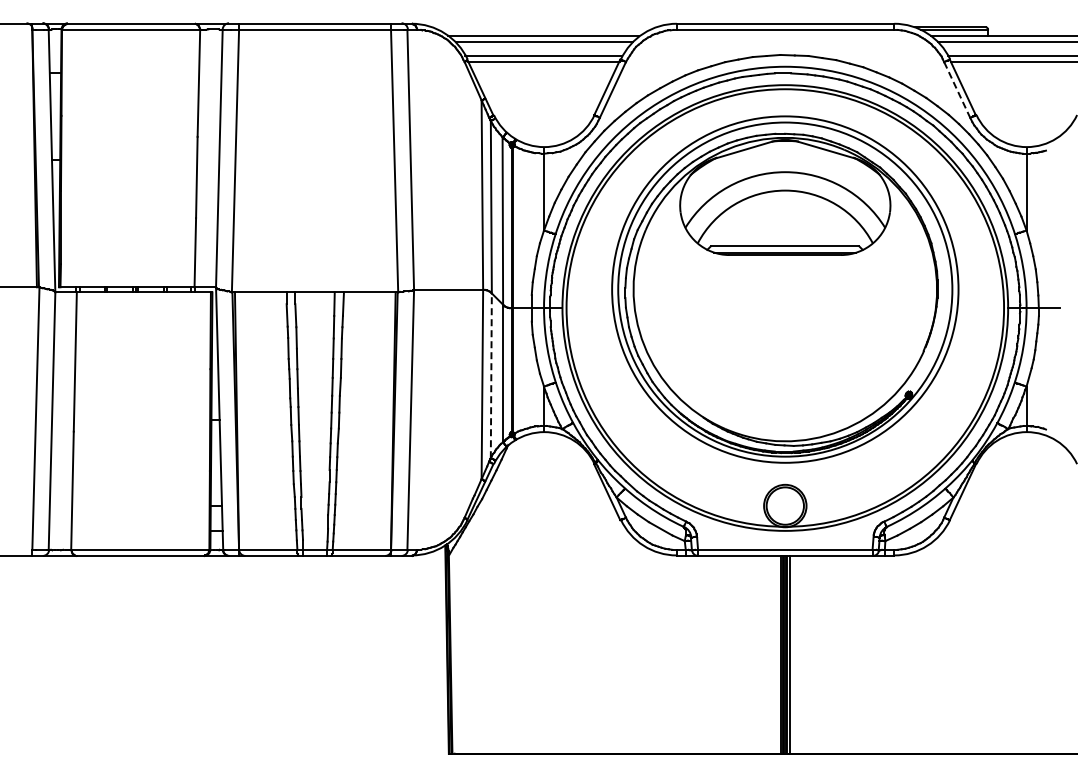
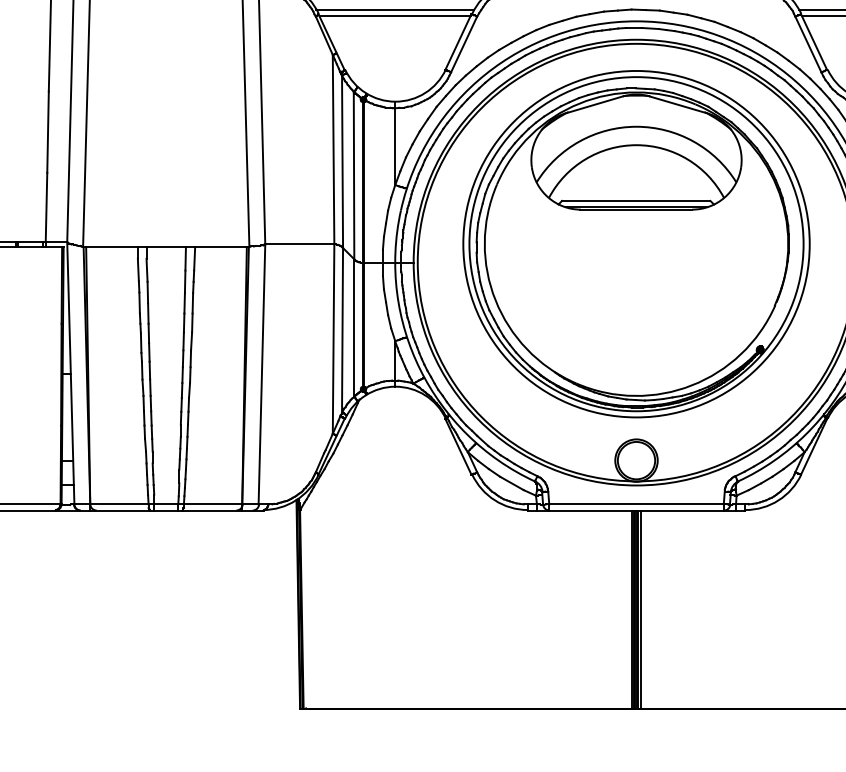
line: (957, 90) -> (808, 45), dashed -> solid
line: (491, 375) -> (342, 330), dashed -> solid

